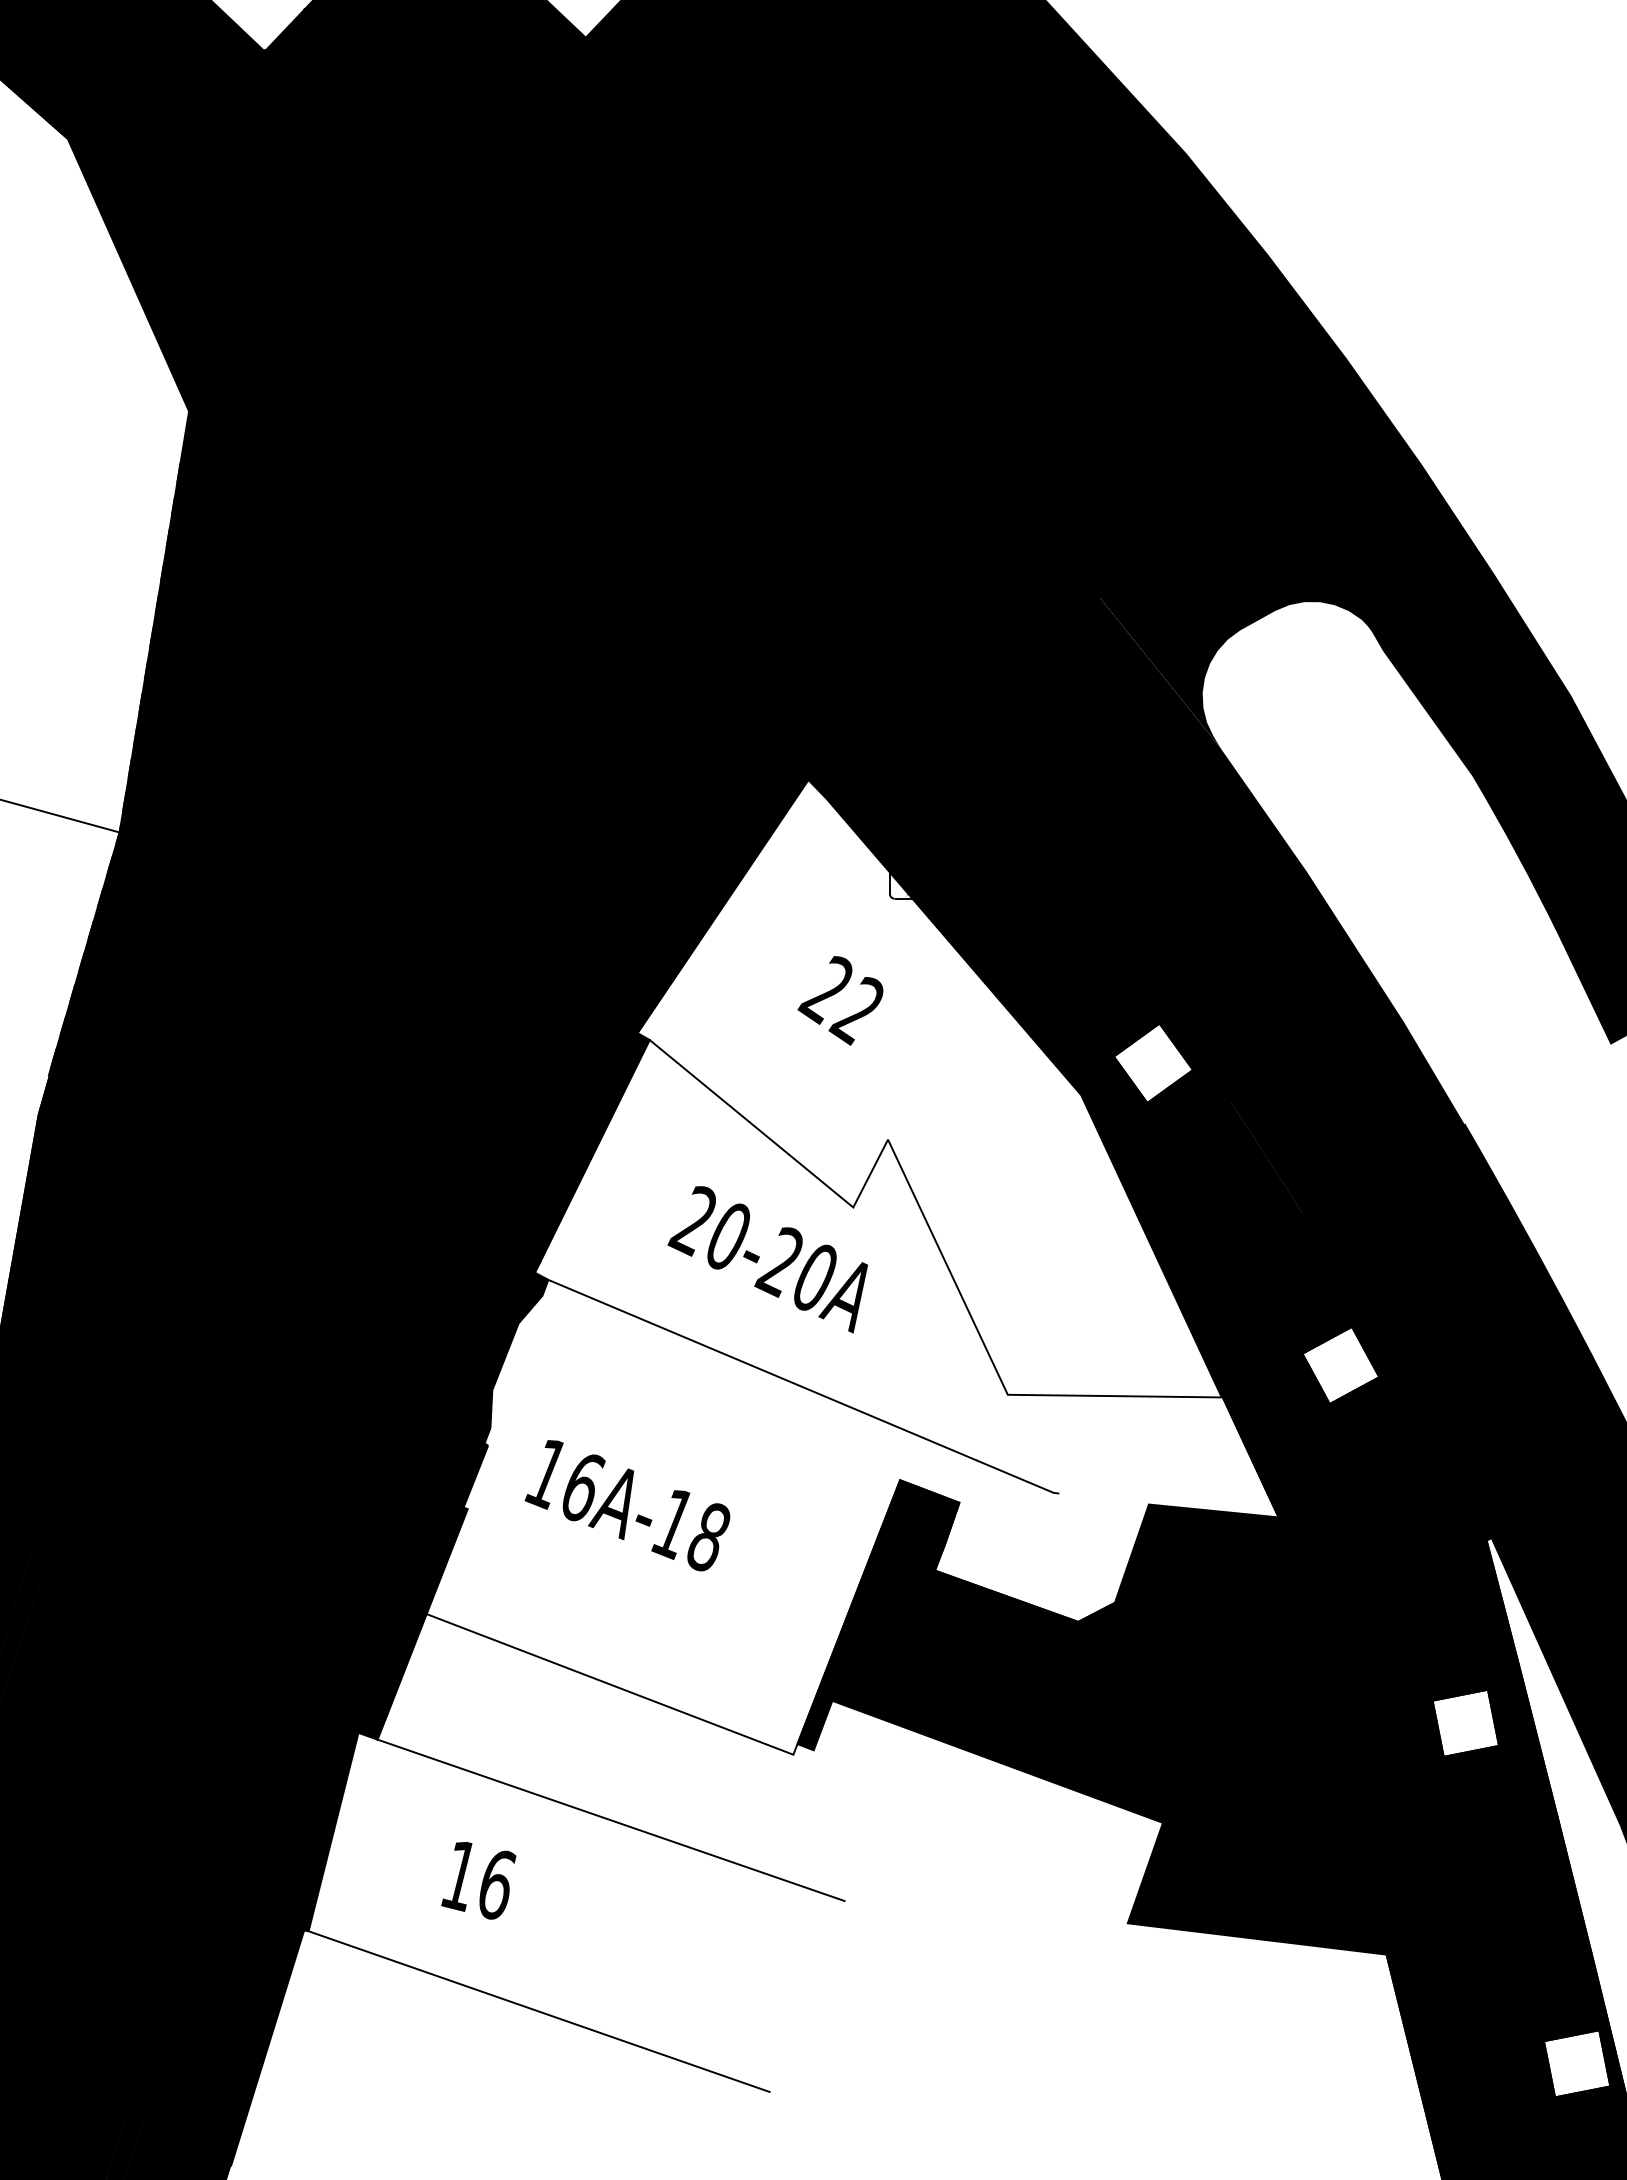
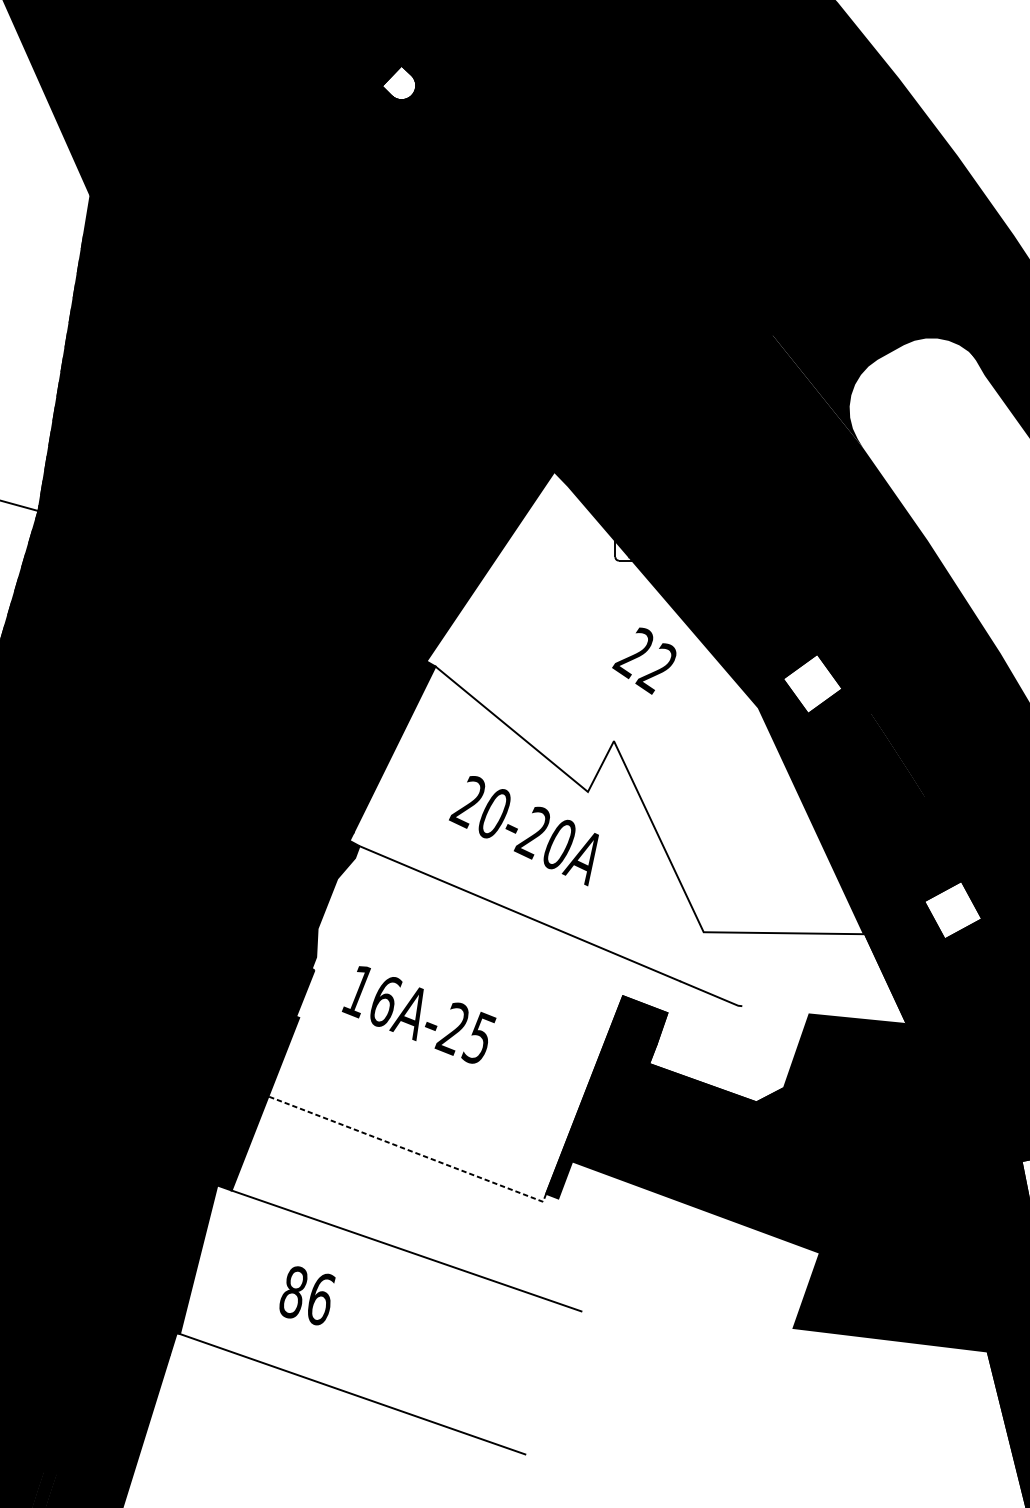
fill: (600, 260) -> (398, 82), removed
text: (840, 1000) -> (644, 660), moved
text: (689, 1529) -> (465, 1033), 16A-18 -> 16A-25
line: (616, 1686) -> (410, 1150), solid -> dashed
text: (459, 1875) -> (293, 1292), 16 -> 86

